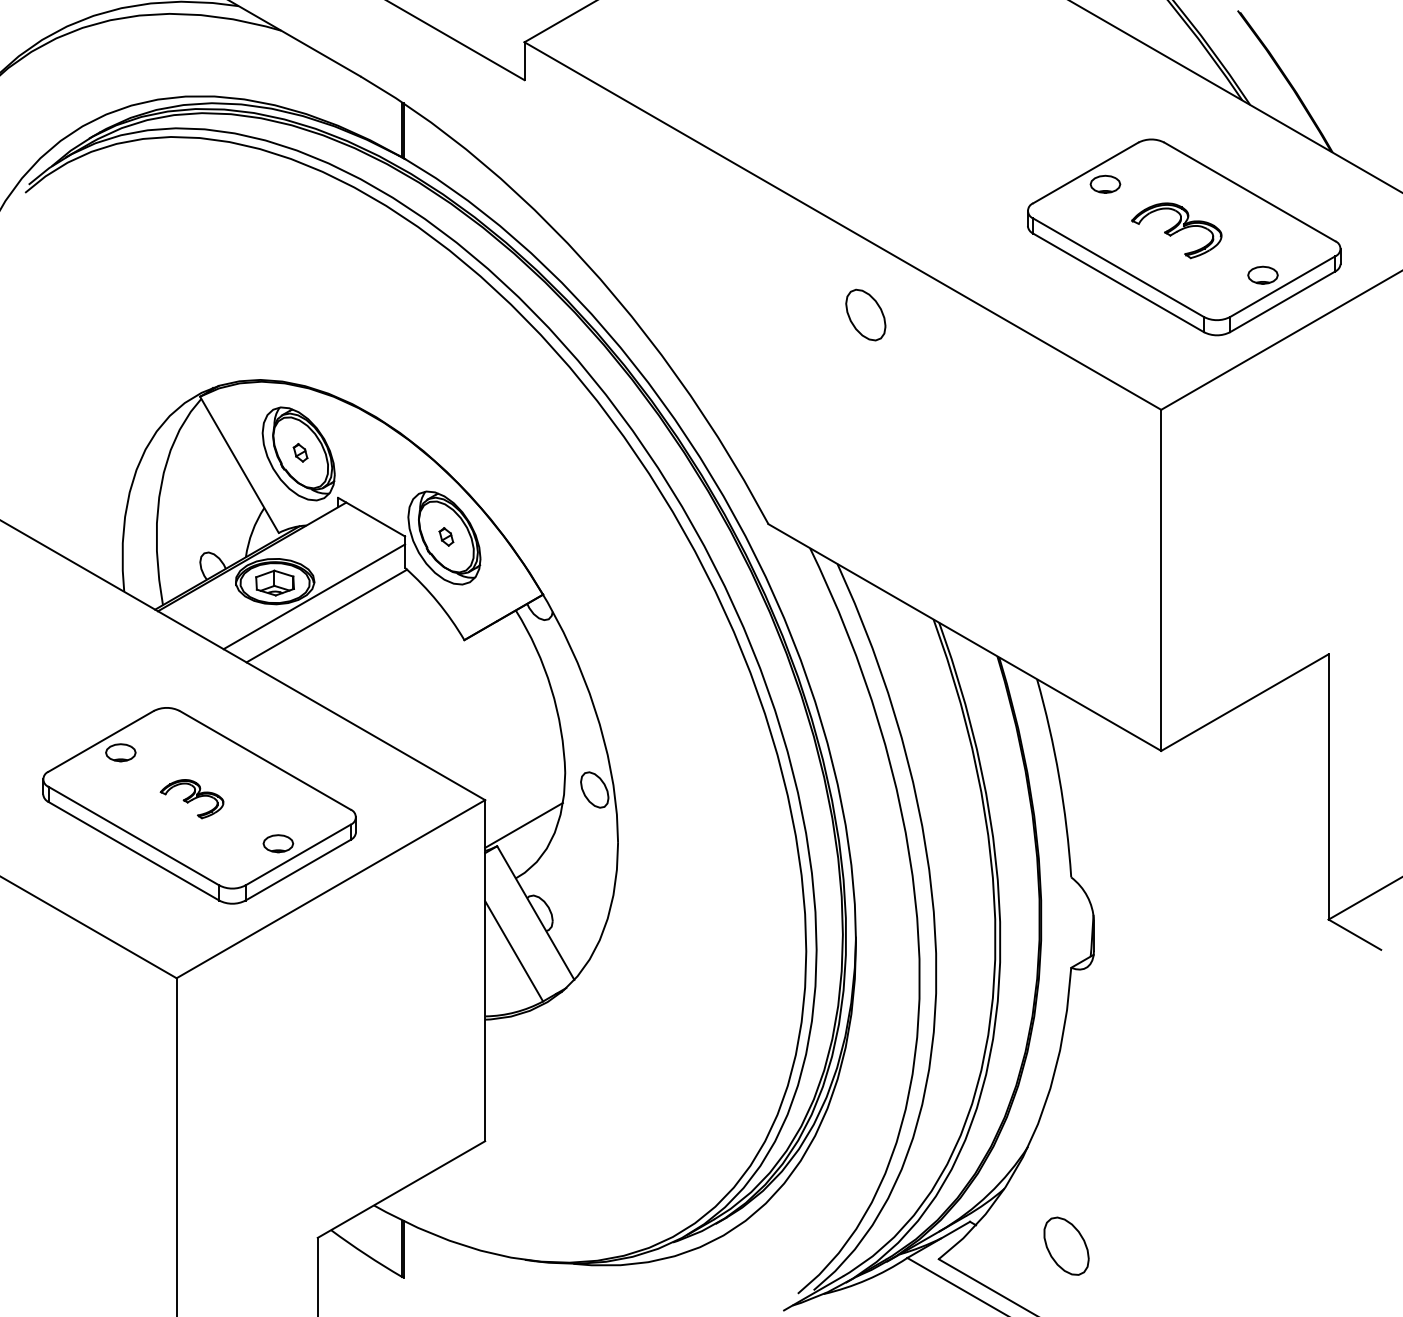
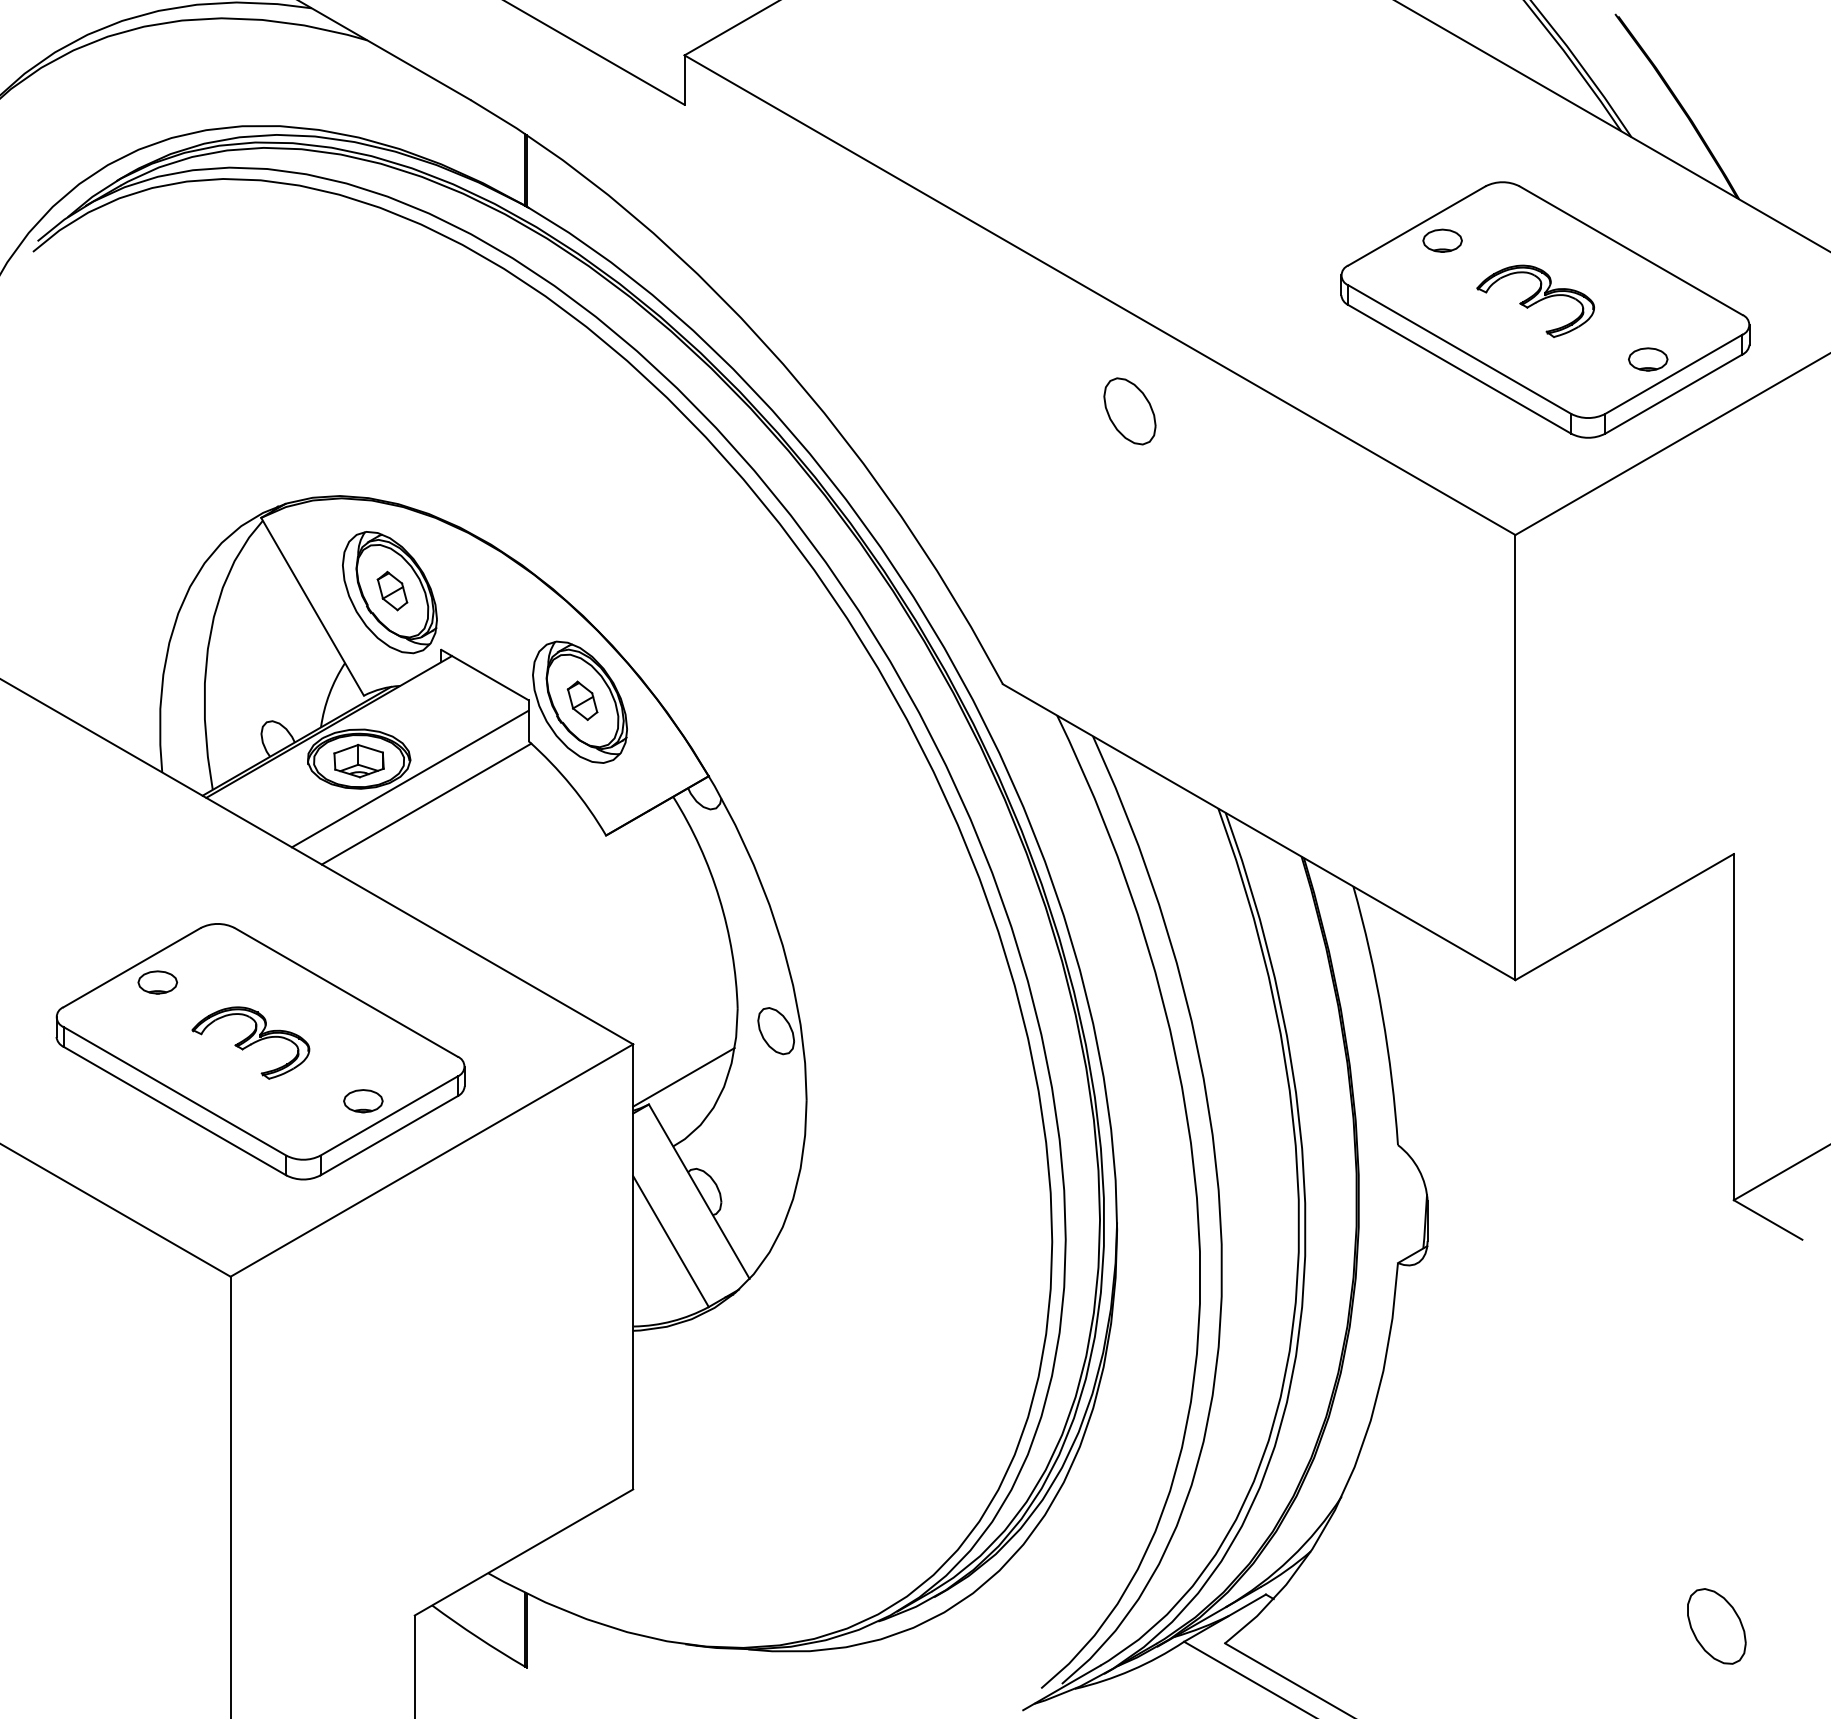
part: (300, 452) -> (392, 590), size x1.67
part: (446, 536) -> (582, 700), size x1.67
part: (191, 798) -> (250, 1042), size x1.43
part: (1066, 1245) -> (1716, 1625), moved

